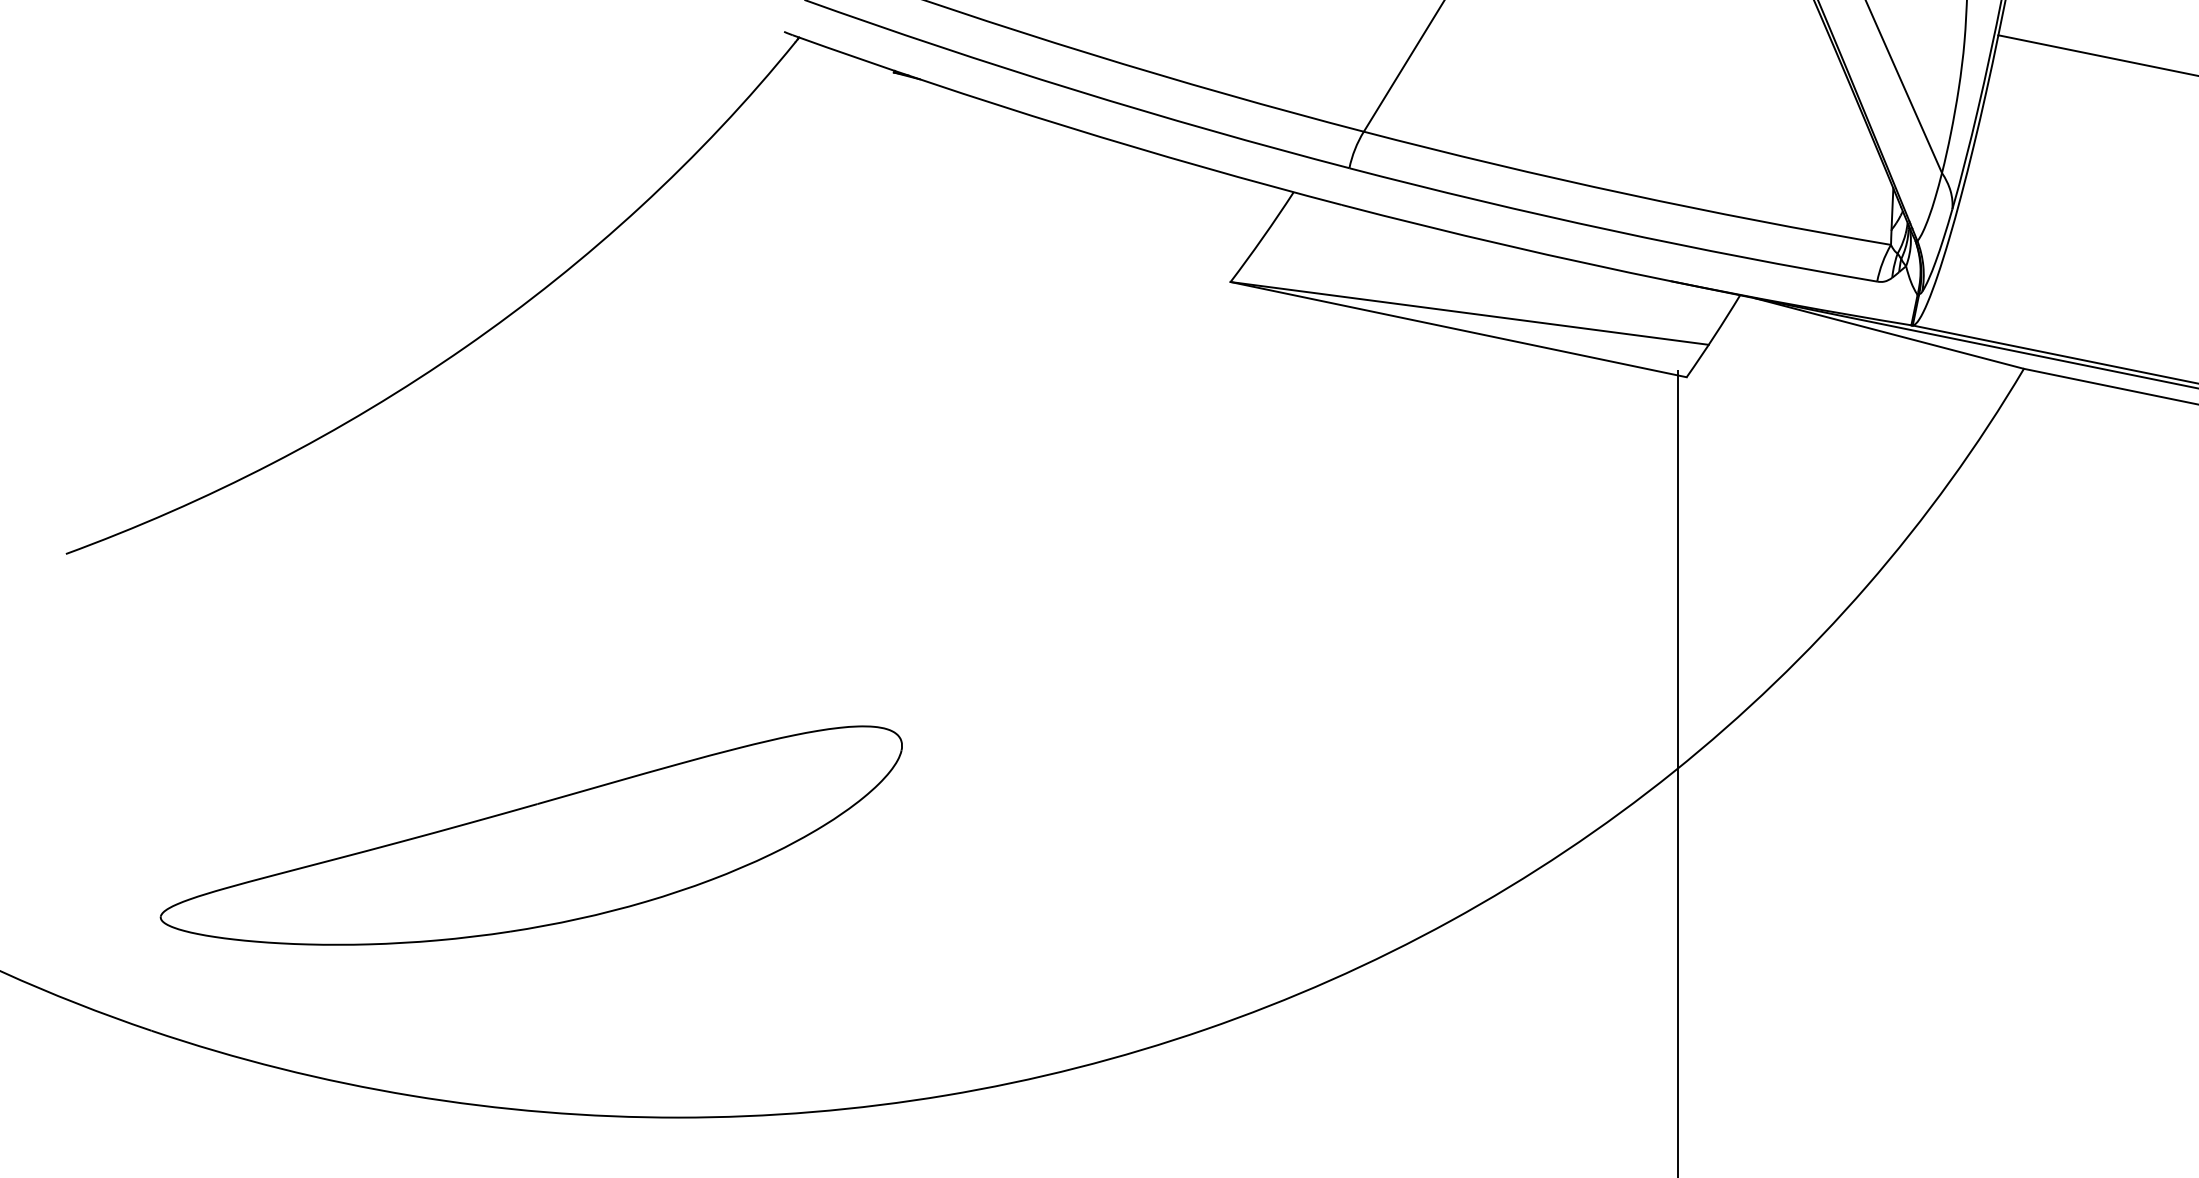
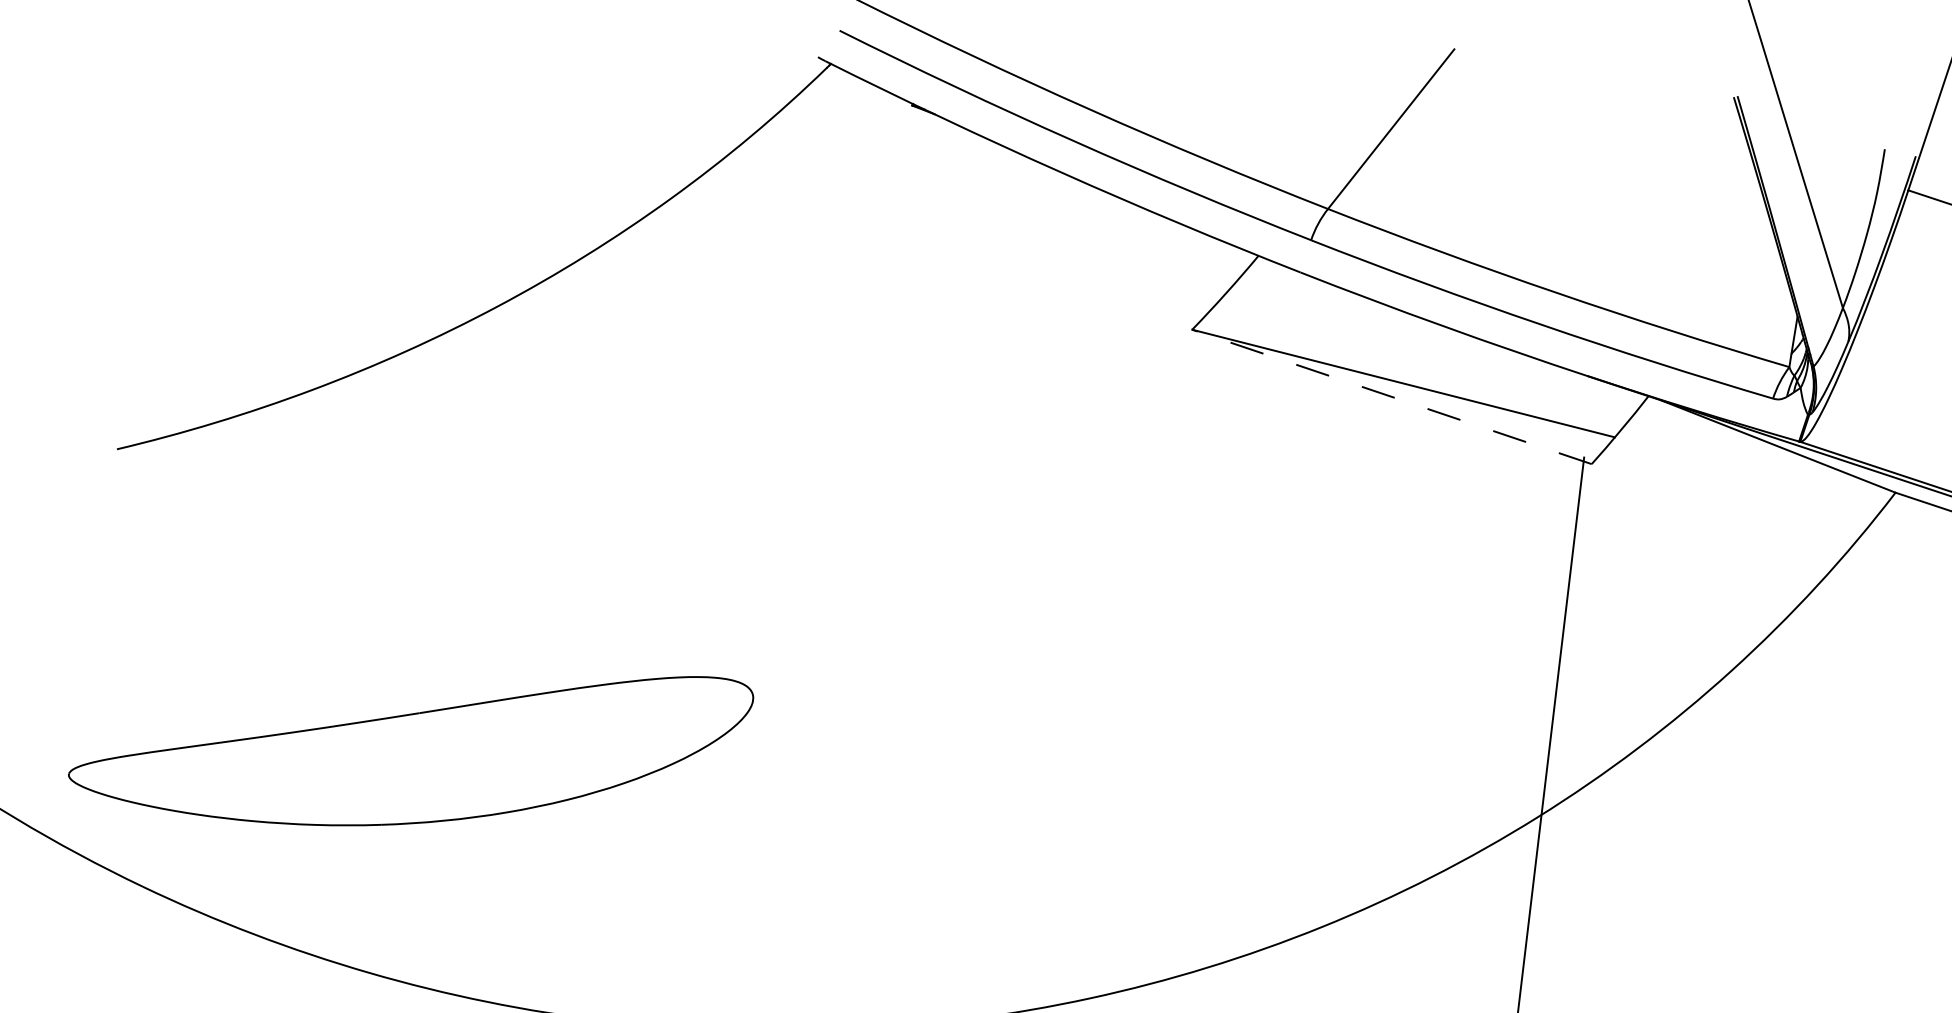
line: (1458, 329) -> (1391, 396), solid -> dashed
part: (530, 835) -> (409, 740), moved

